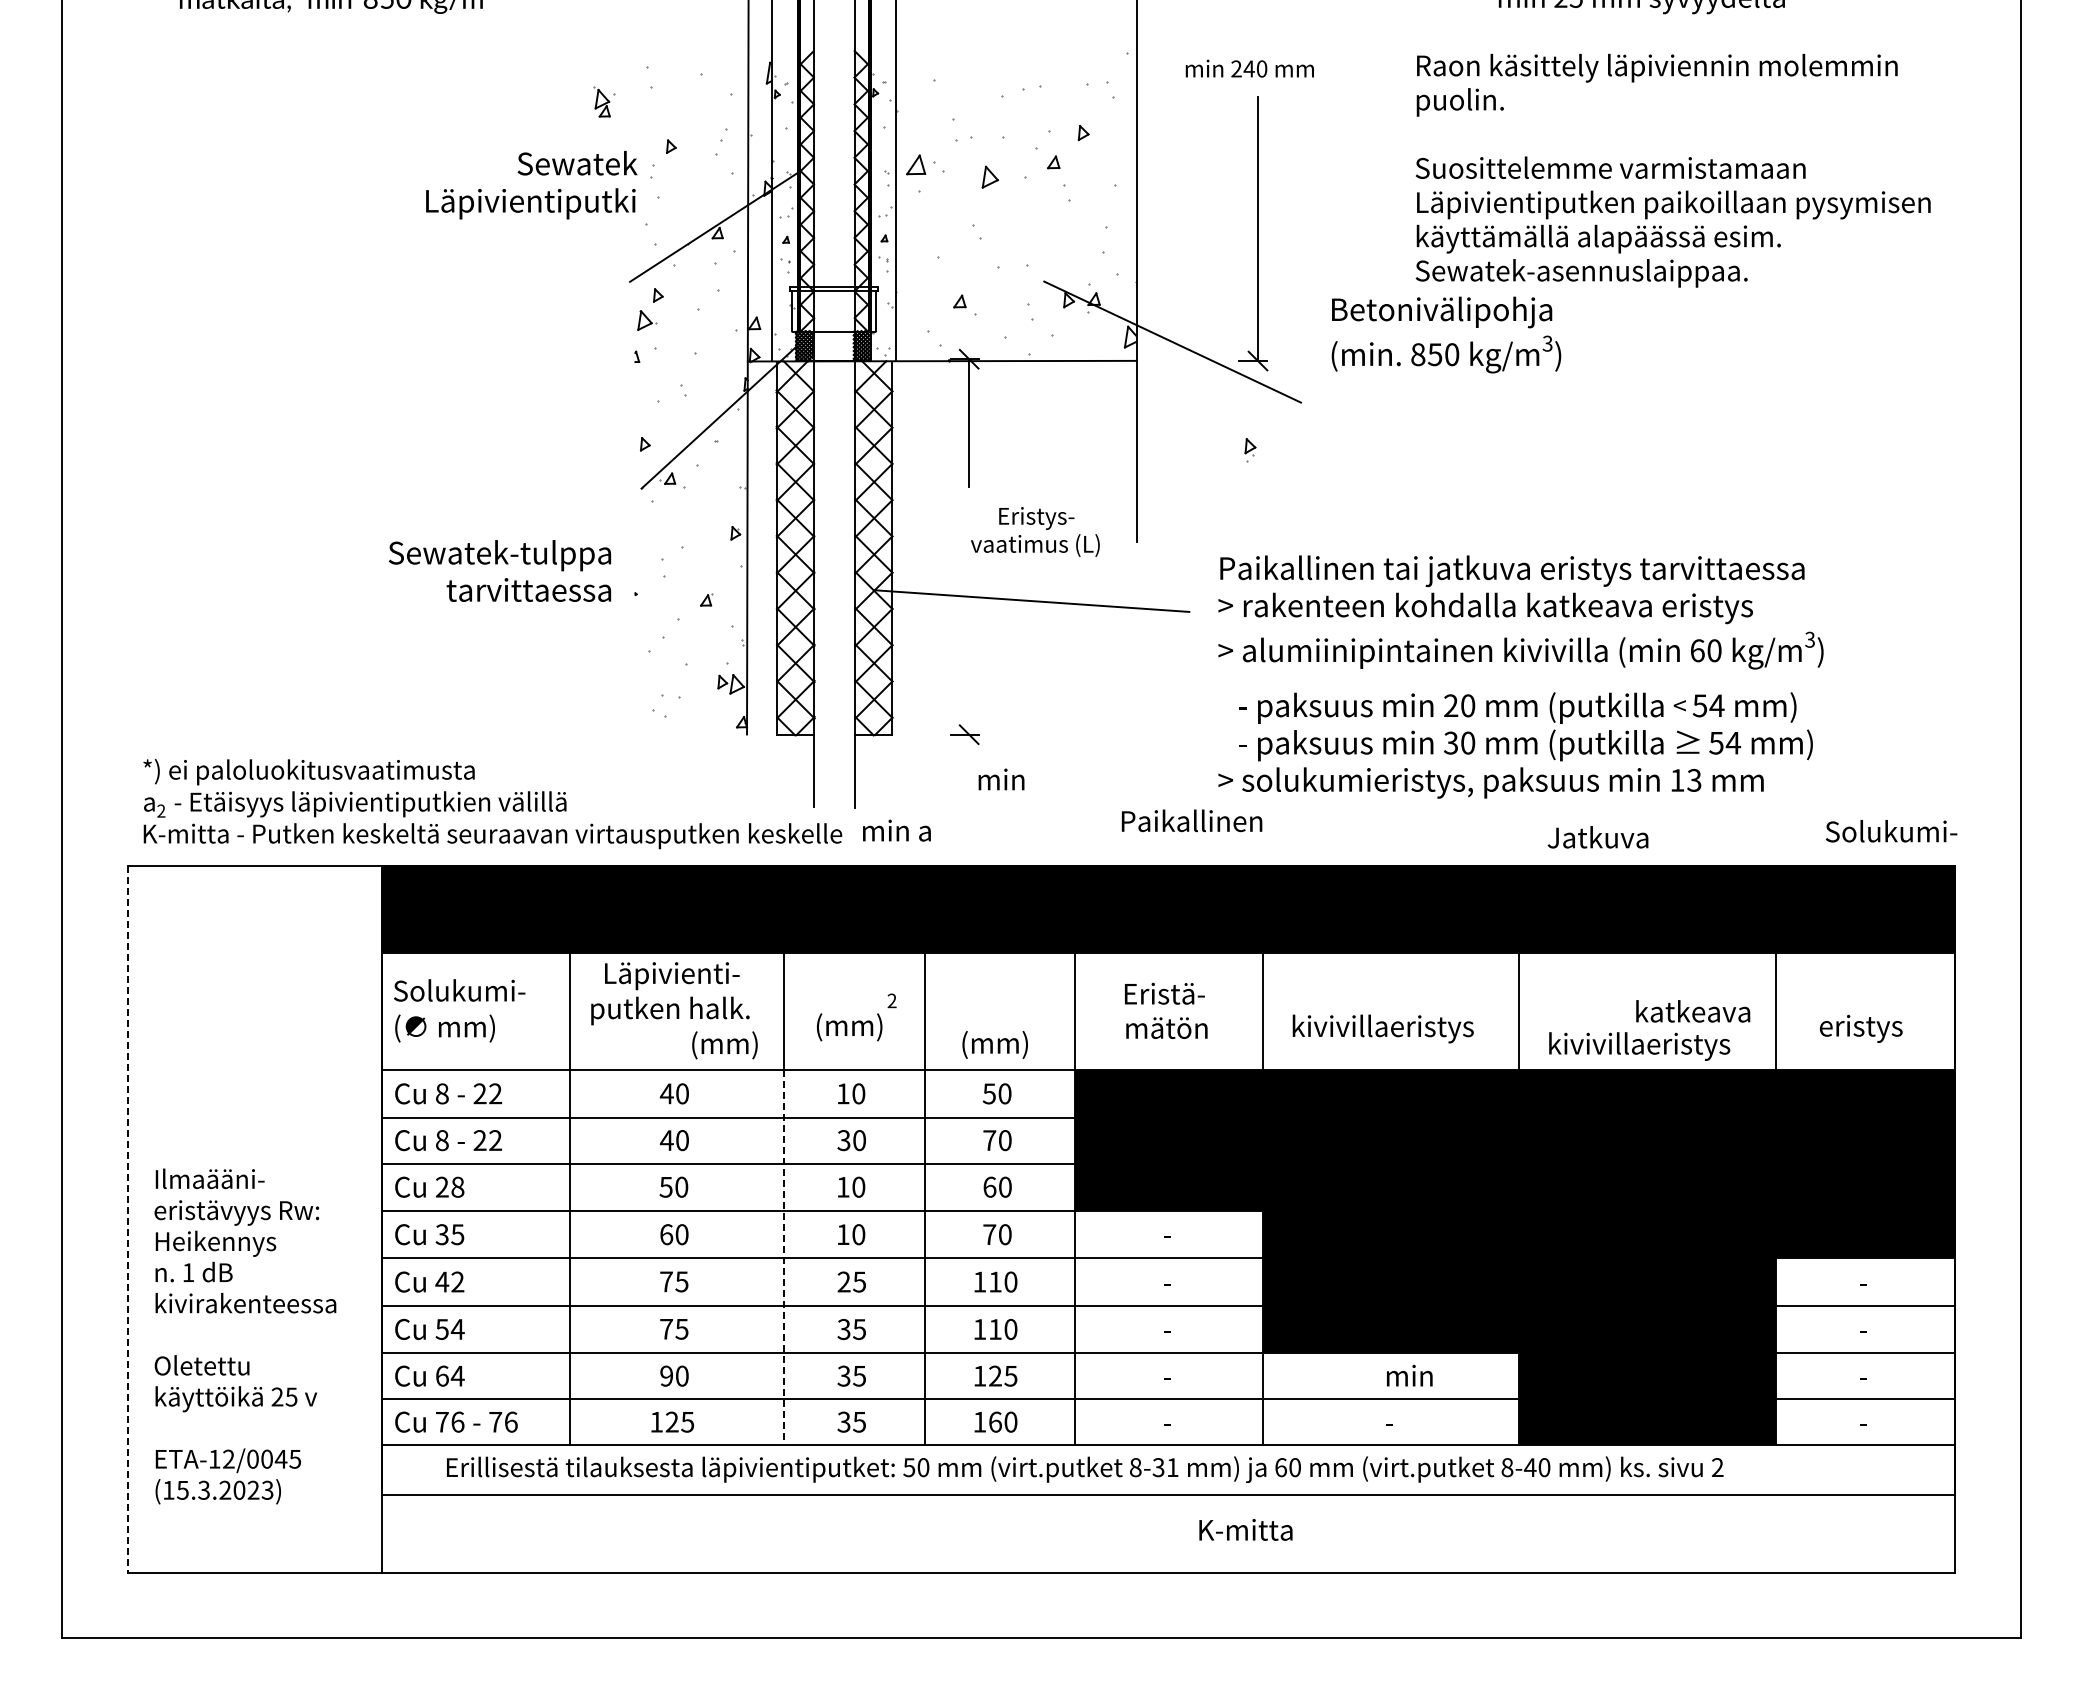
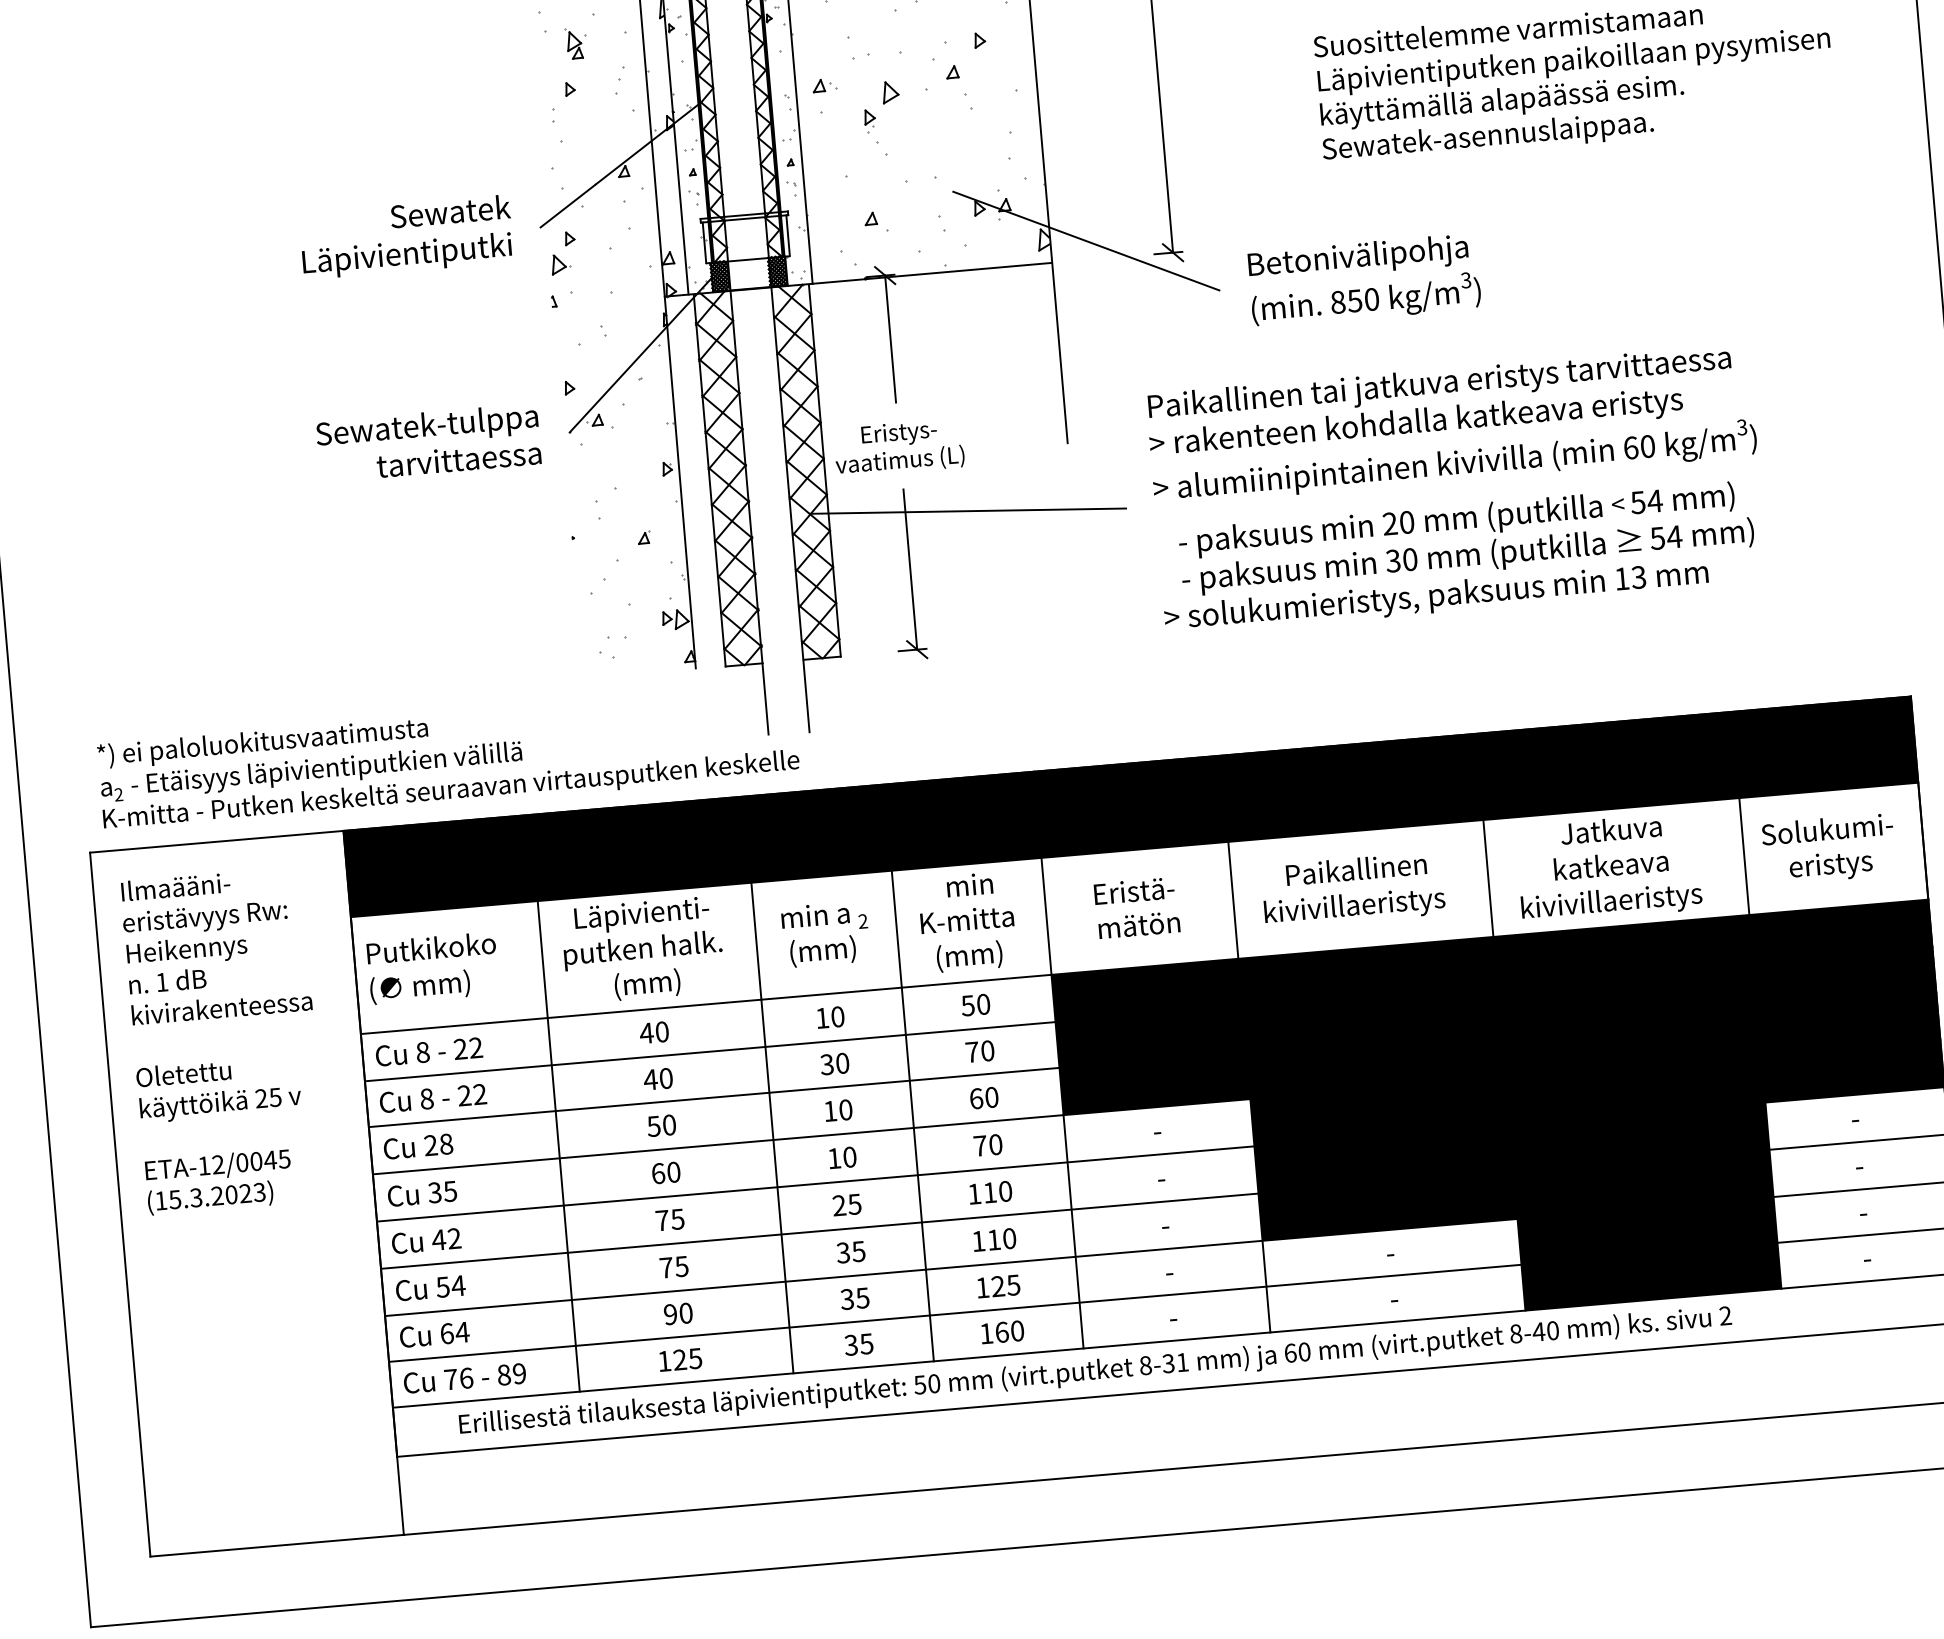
part: (604, 101) -> (576, 43), moved
part: (924, 164) -> (823, 85), size x0.62
text: (531, 185) -> (406, 237), moved
text: (1446, 334) -> (1364, 279), moved
part: (1250, 450) -> (870, 121), moved
text: (1035, 531) -> (899, 447), moved
text: (499, 570) -> (428, 442), moved
line: (969, 653) -> (910, 568), added
text: (1520, 676) -> (1456, 488), moved
text: (1001, 779) -> (969, 884), moved
text: (1191, 820) -> (1355, 868), moved
text: (896, 830) -> (814, 915), moved
text: (1891, 831) -> (1827, 829), moved
text: (1597, 837) -> (1610, 829), moved
text: (459, 990) -> (431, 948), Solukumi- -> Putkikoko
text: (1693, 1011) -> (1611, 864), moved
text: (724, 1045) -> (647, 984), moved
line: (127, 1220) -> (120, 1205), dashed -> solid
line: (784, 1257) -> (777, 1186), dashed -> solid
text: (245, 1336) -> (224, 1041), moved
text: (1409, 1375) -> (1410, 1250), min -> -
text: (503, 1421) -> (511, 1373), 76 -> 89
text: (1245, 1529) -> (966, 919), moved

